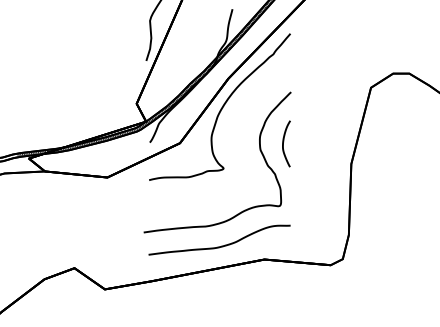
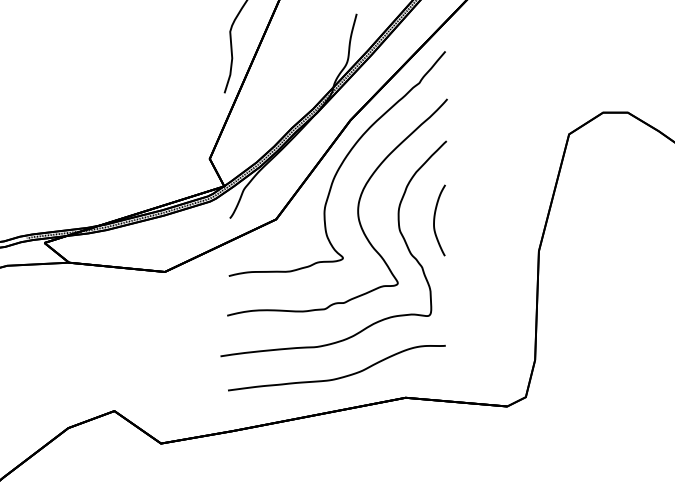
part: (232, 135) -> (356, 207), added

